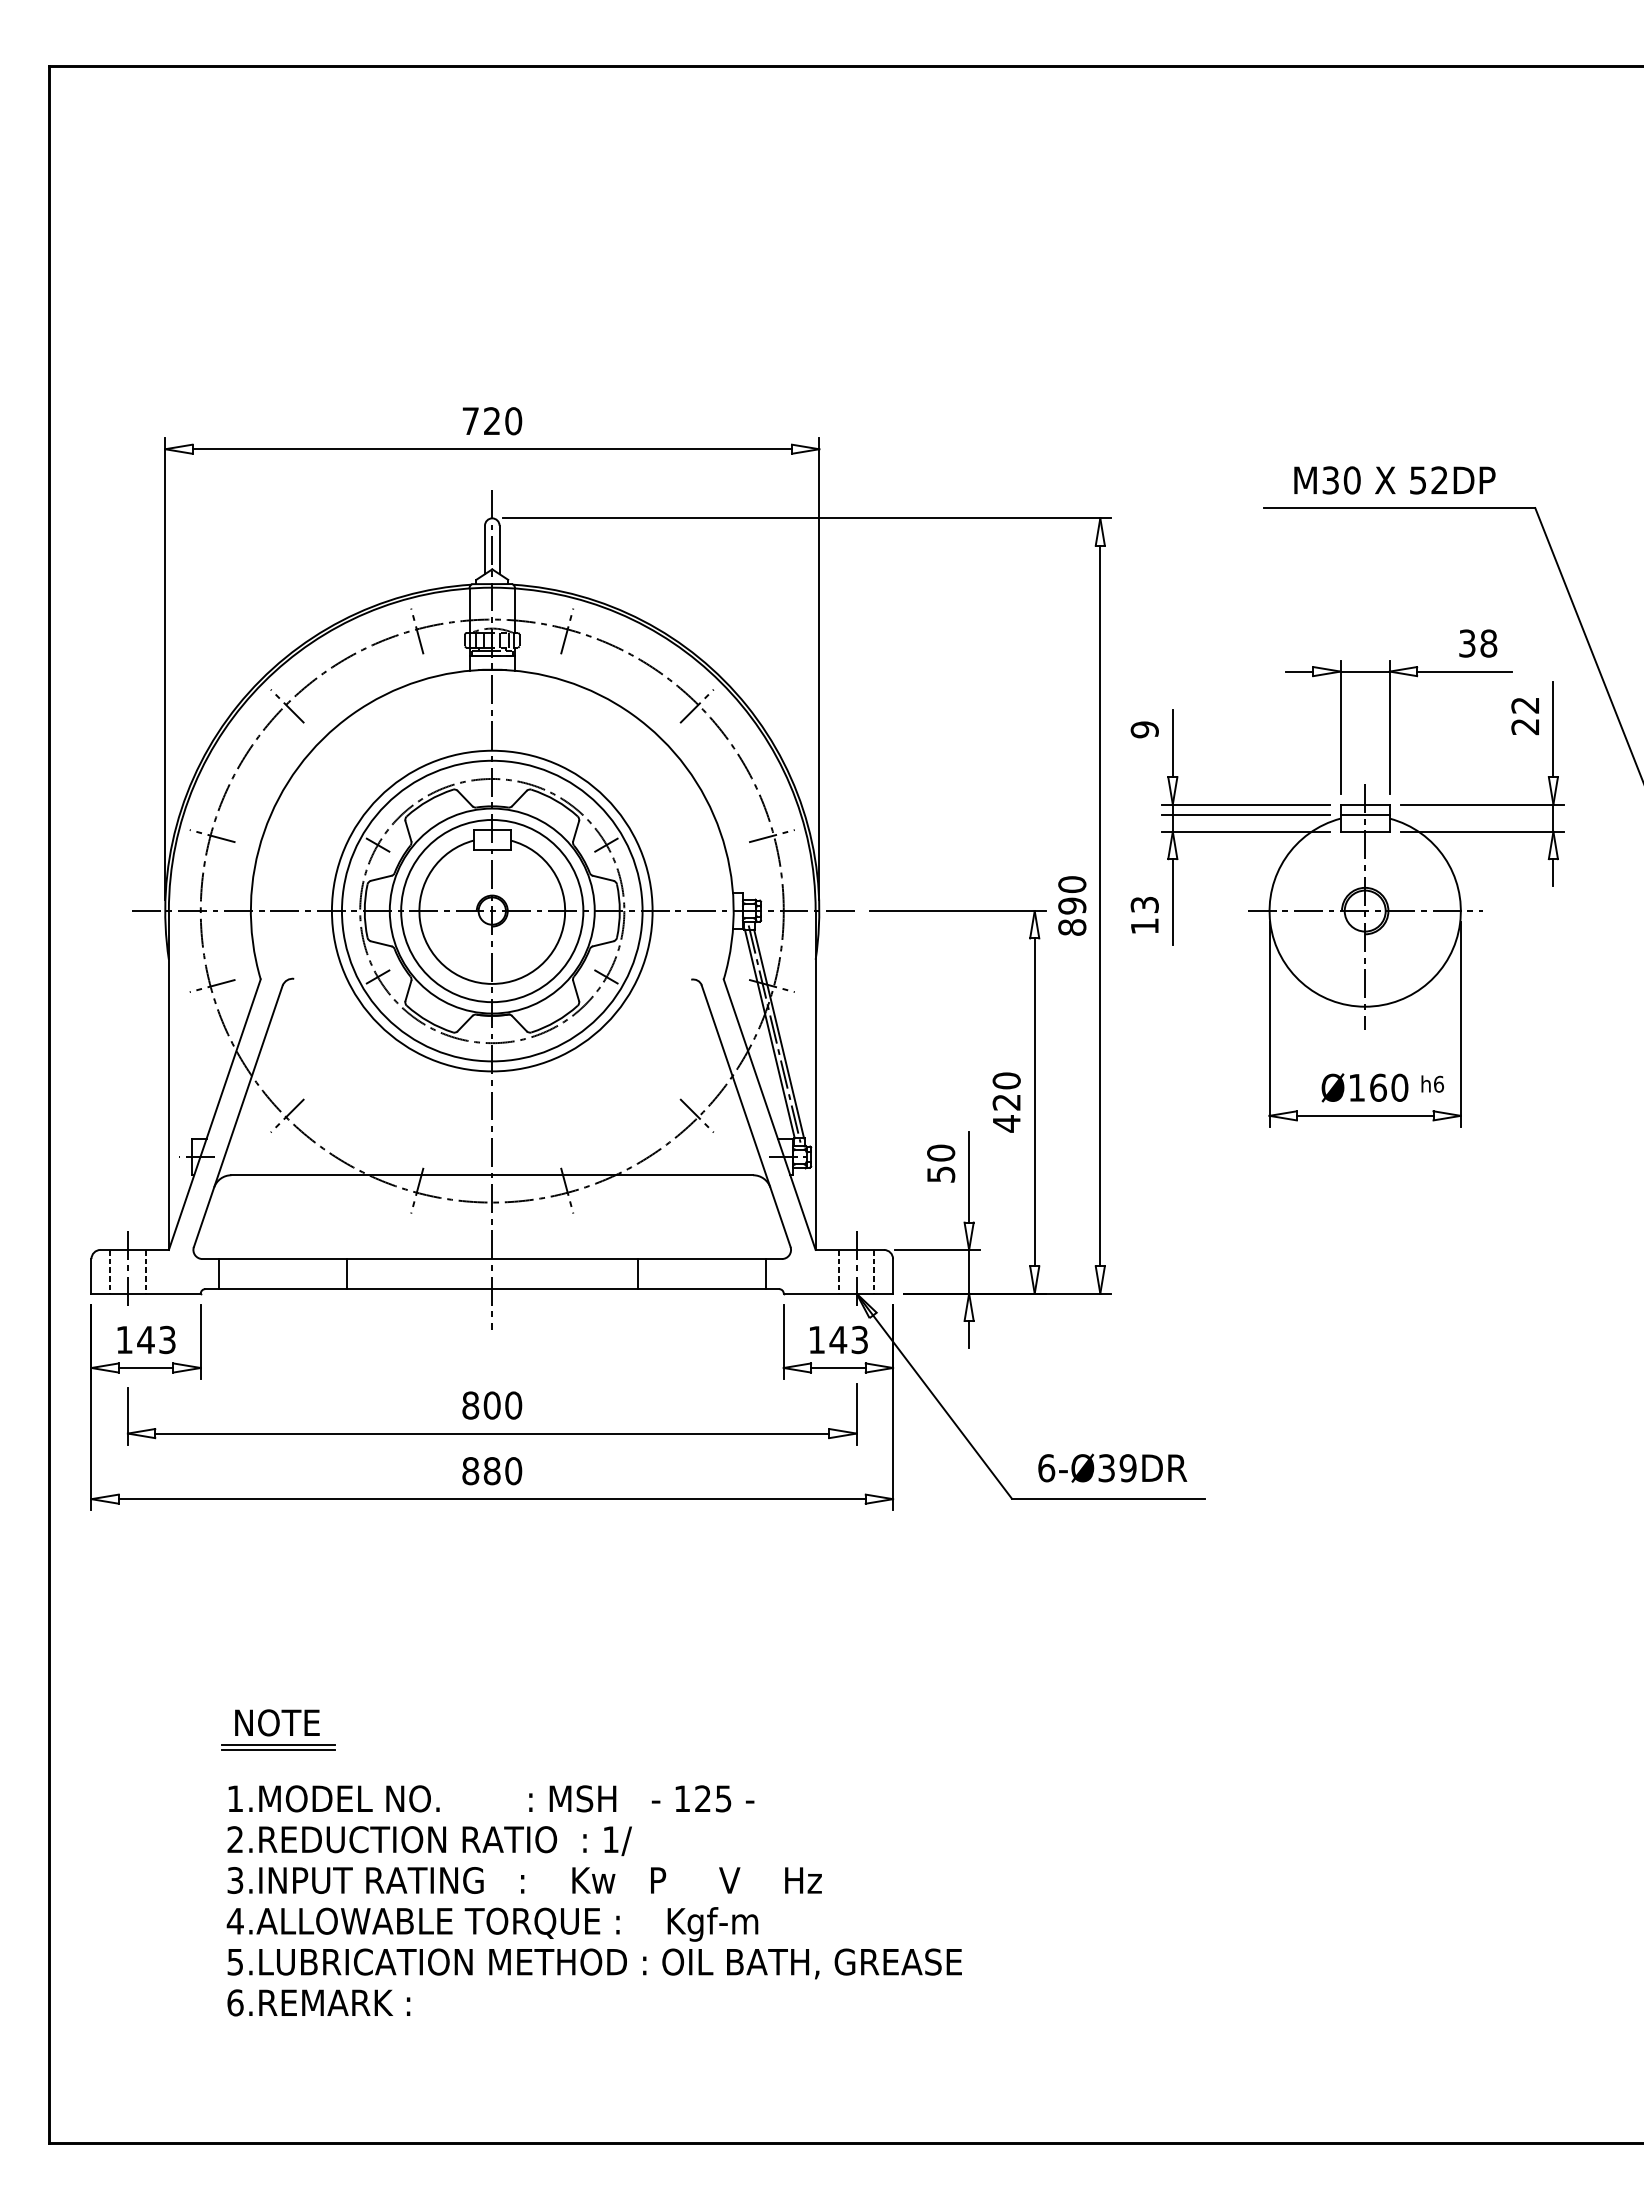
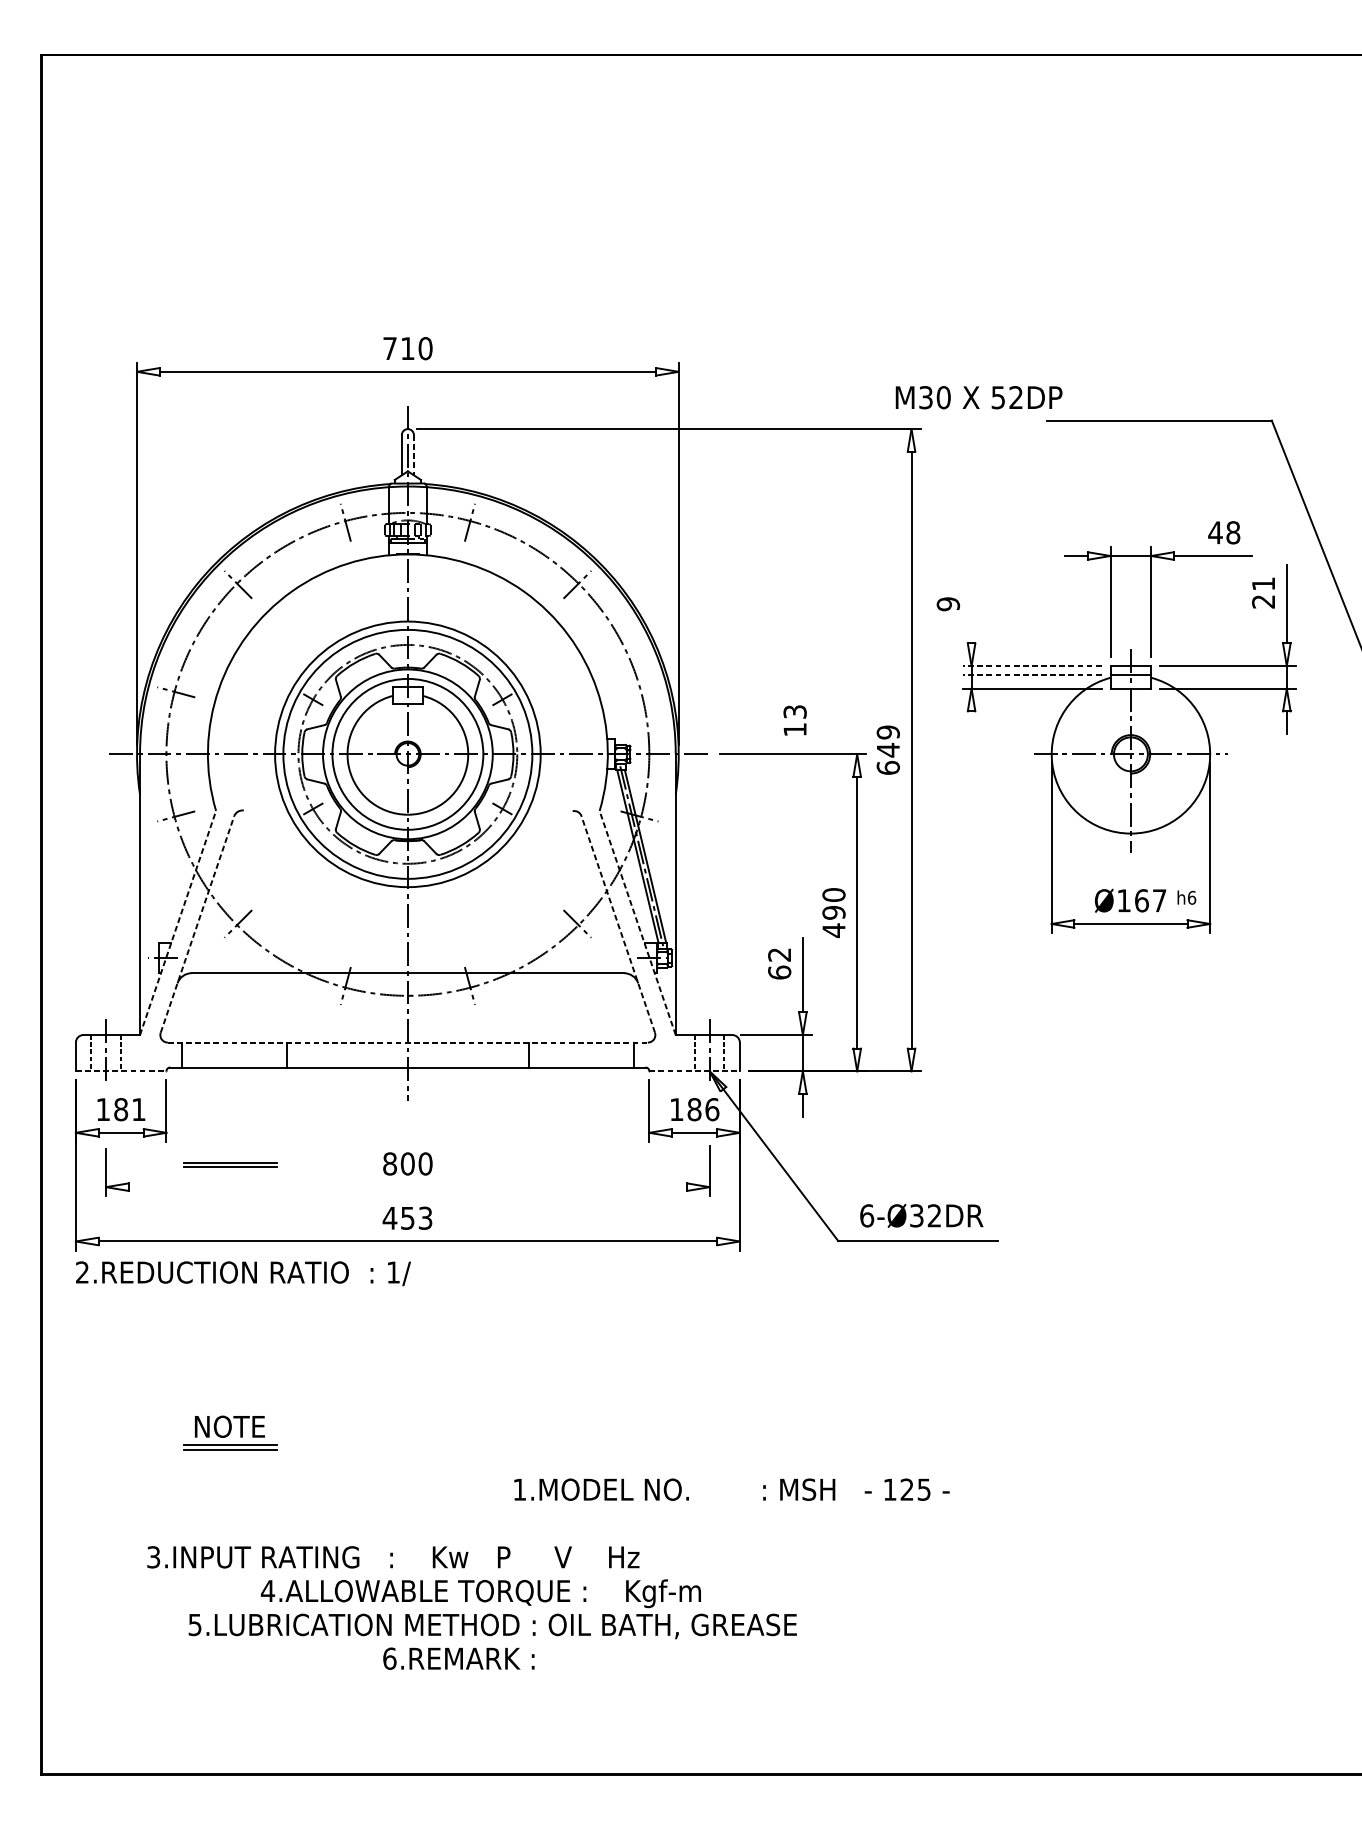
text: (491, 420) -> (407, 348), 720 -> 710
text: (1394, 480) -> (978, 397), moved
line: (499, 550) -> (413, 455), solid -> dashed
text: (1467, 643) -> (1215, 532), 38 -> 48
text: (1524, 705) -> (1262, 584), 22 -> 21
line: (1172, 743) -> (971, 615), removed
line: (1245, 804) -> (1031, 666), solid -> dashed
line: (1245, 815) -> (1031, 675), solid -> dashed
line: (771, 836) -> (639, 692), removed
line: (1172, 901) -> (971, 746), removed
text: (1072, 905) -> (888, 749), 890 -> 649
text: (1144, 915) -> (794, 720), moved
text: (1399, 1087) -> (1159, 900), Ø160 -> Ø167
text: (1006, 1102) -> (833, 912), 420 -> 490
line: (214, 1114) -> (177, 922), solid -> dashed
line: (769, 1114) -> (637, 922), solid -> dashed
line: (238, 1115) -> (197, 923), solid -> dashed
line: (746, 1115) -> (618, 923), solid -> dashed
text: (941, 1163) -> (779, 963), 50 -> 62
line: (492, 1259) -> (408, 1042), solid -> dashed
line: (146, 1293) -> (121, 1071), solid -> dashed
line: (838, 1293) -> (694, 1071), solid -> dashed
text: (156, 1339) -> (129, 1109), 143 -> 181
text: (848, 1339) -> (702, 1109), 143 -> 186
part: (278, 1406) -> (230, 1164), added
line: (492, 1433) -> (408, 1187), removed
text: (1127, 1468) -> (934, 1216), 6-Ø39DR -> 6-Ø32DR
text: (491, 1471) -> (407, 1218), 880 -> 453
text: (491, 1798) -> (731, 1489), moved
text: (429, 1841) -> (243, 1274), moved
text: (524, 1880) -> (393, 1557), moved
text: (492, 1924) -> (480, 1593), moved
text: (318, 2002) -> (458, 1658), moved

